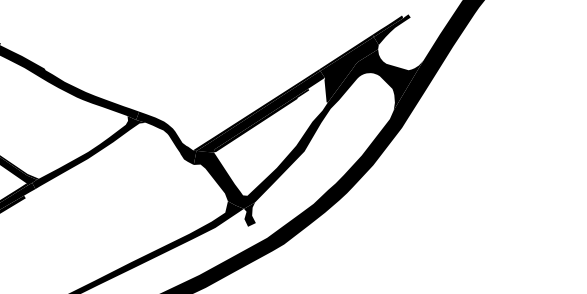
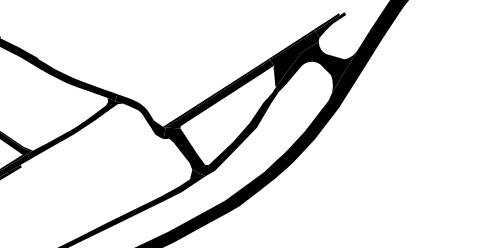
fill: (261, 120) -> (220, 101), removed
fill: (249, 214) -> (210, 180), removed

